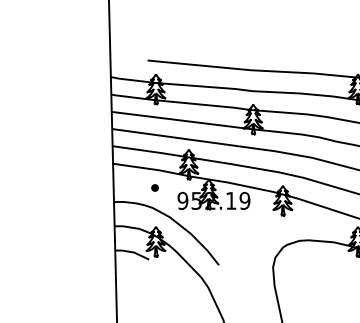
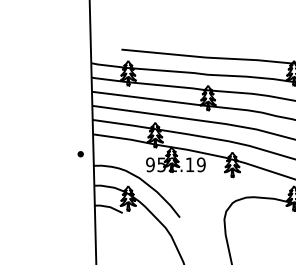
part: (154, 187) -> (80, 153), moved

